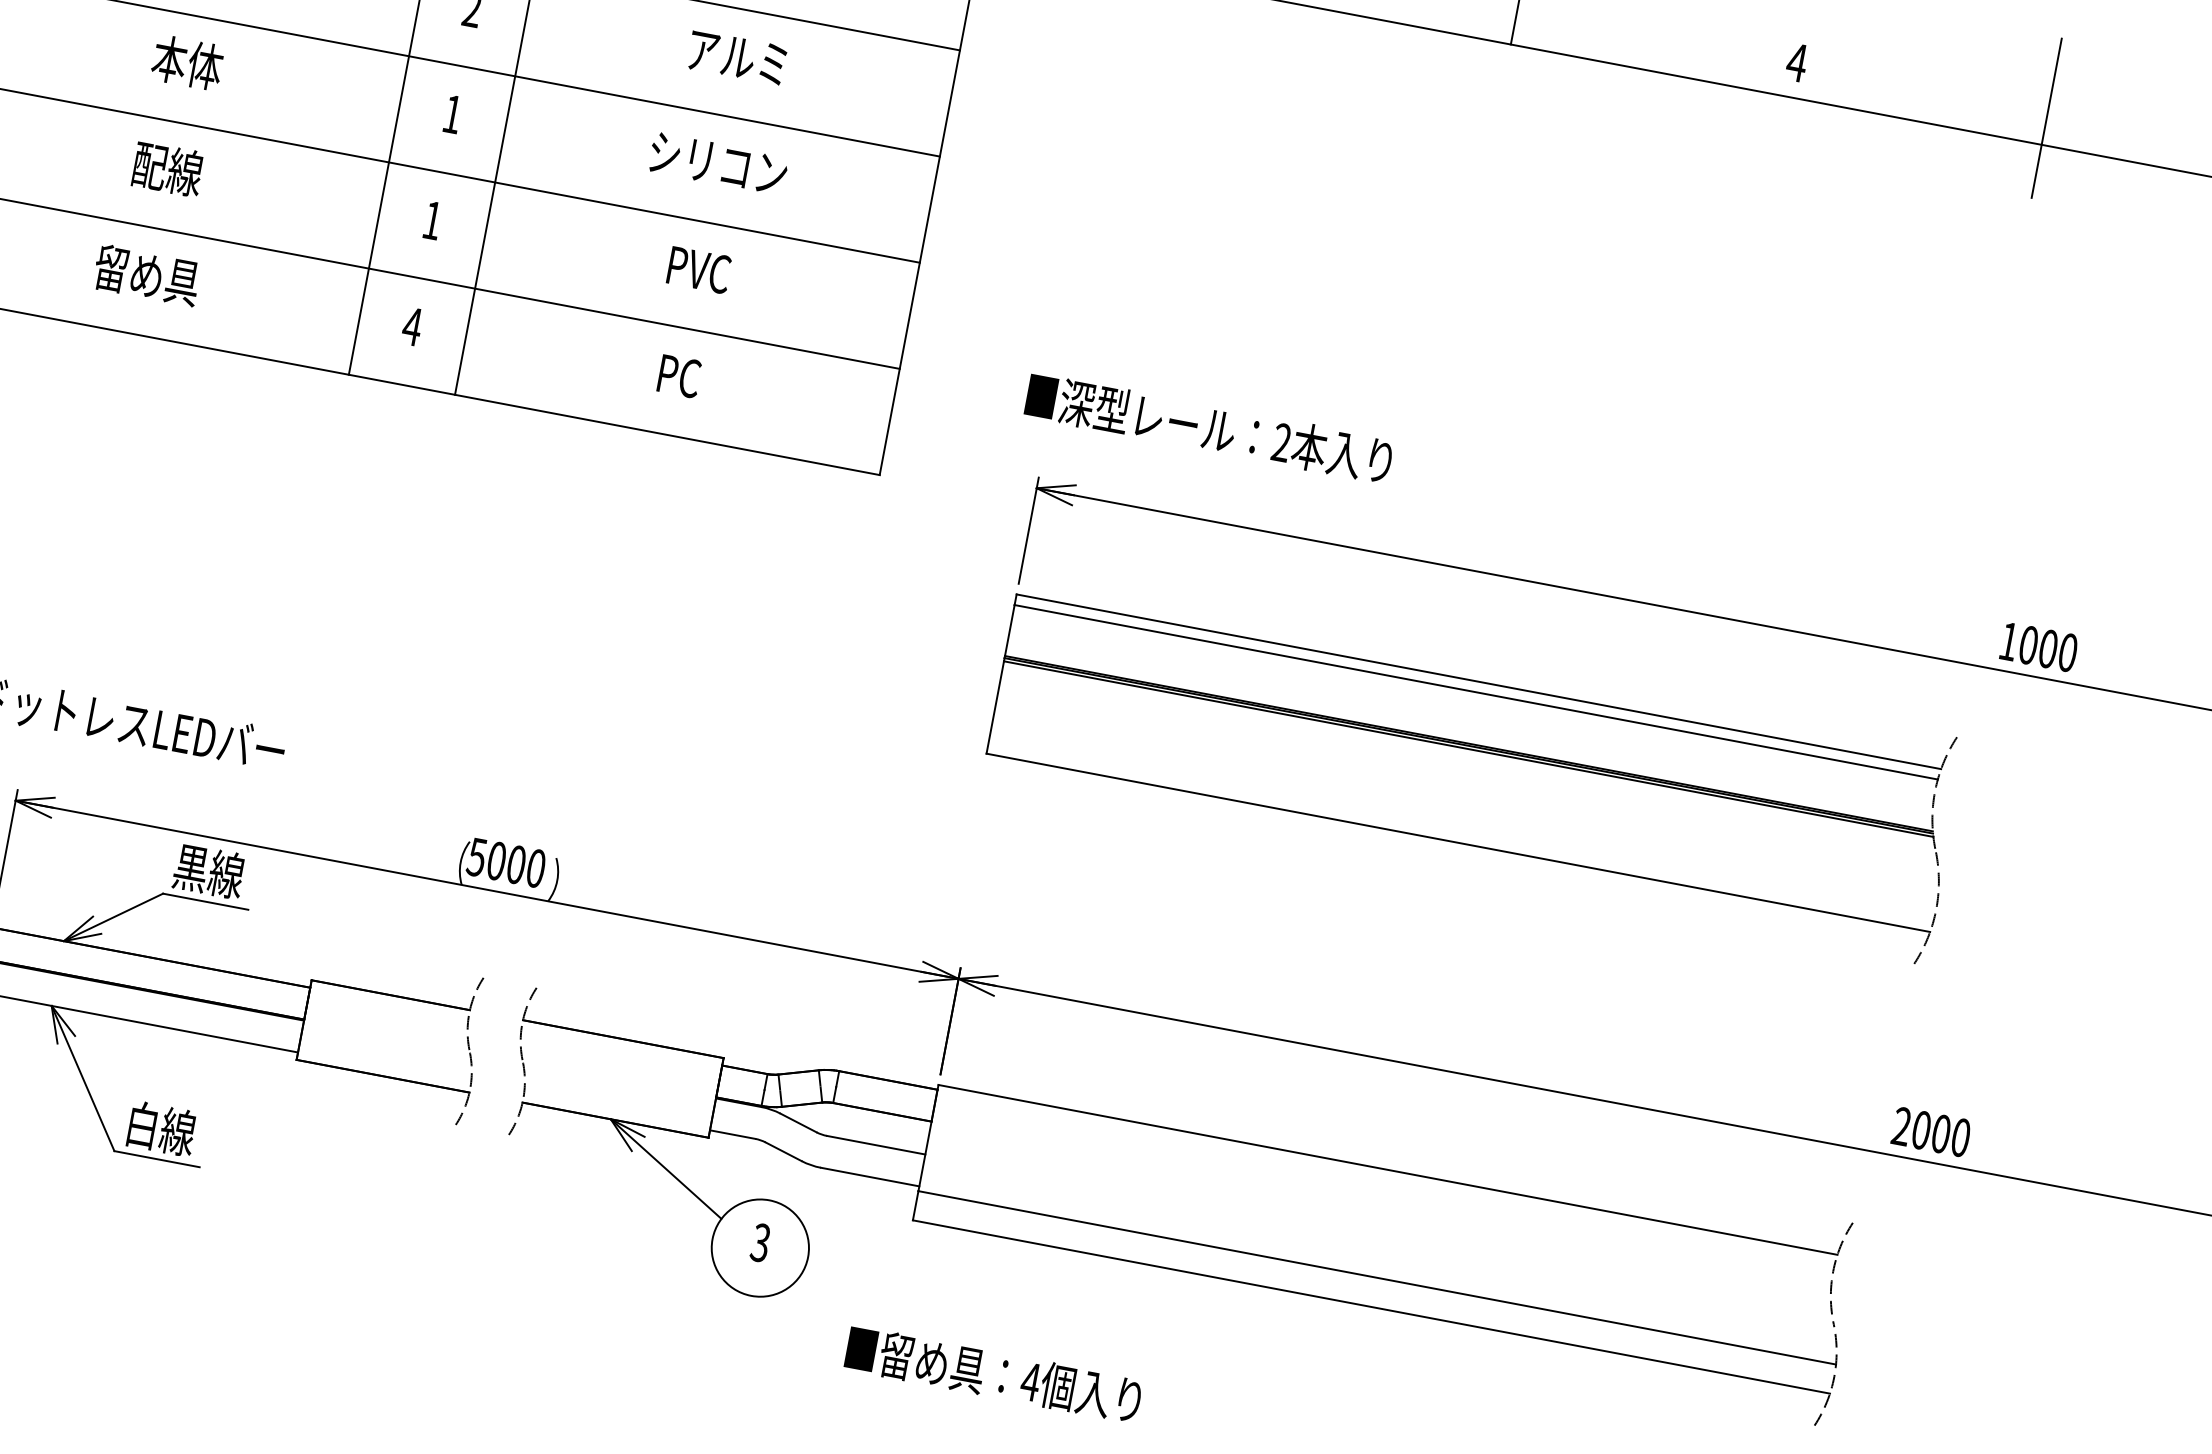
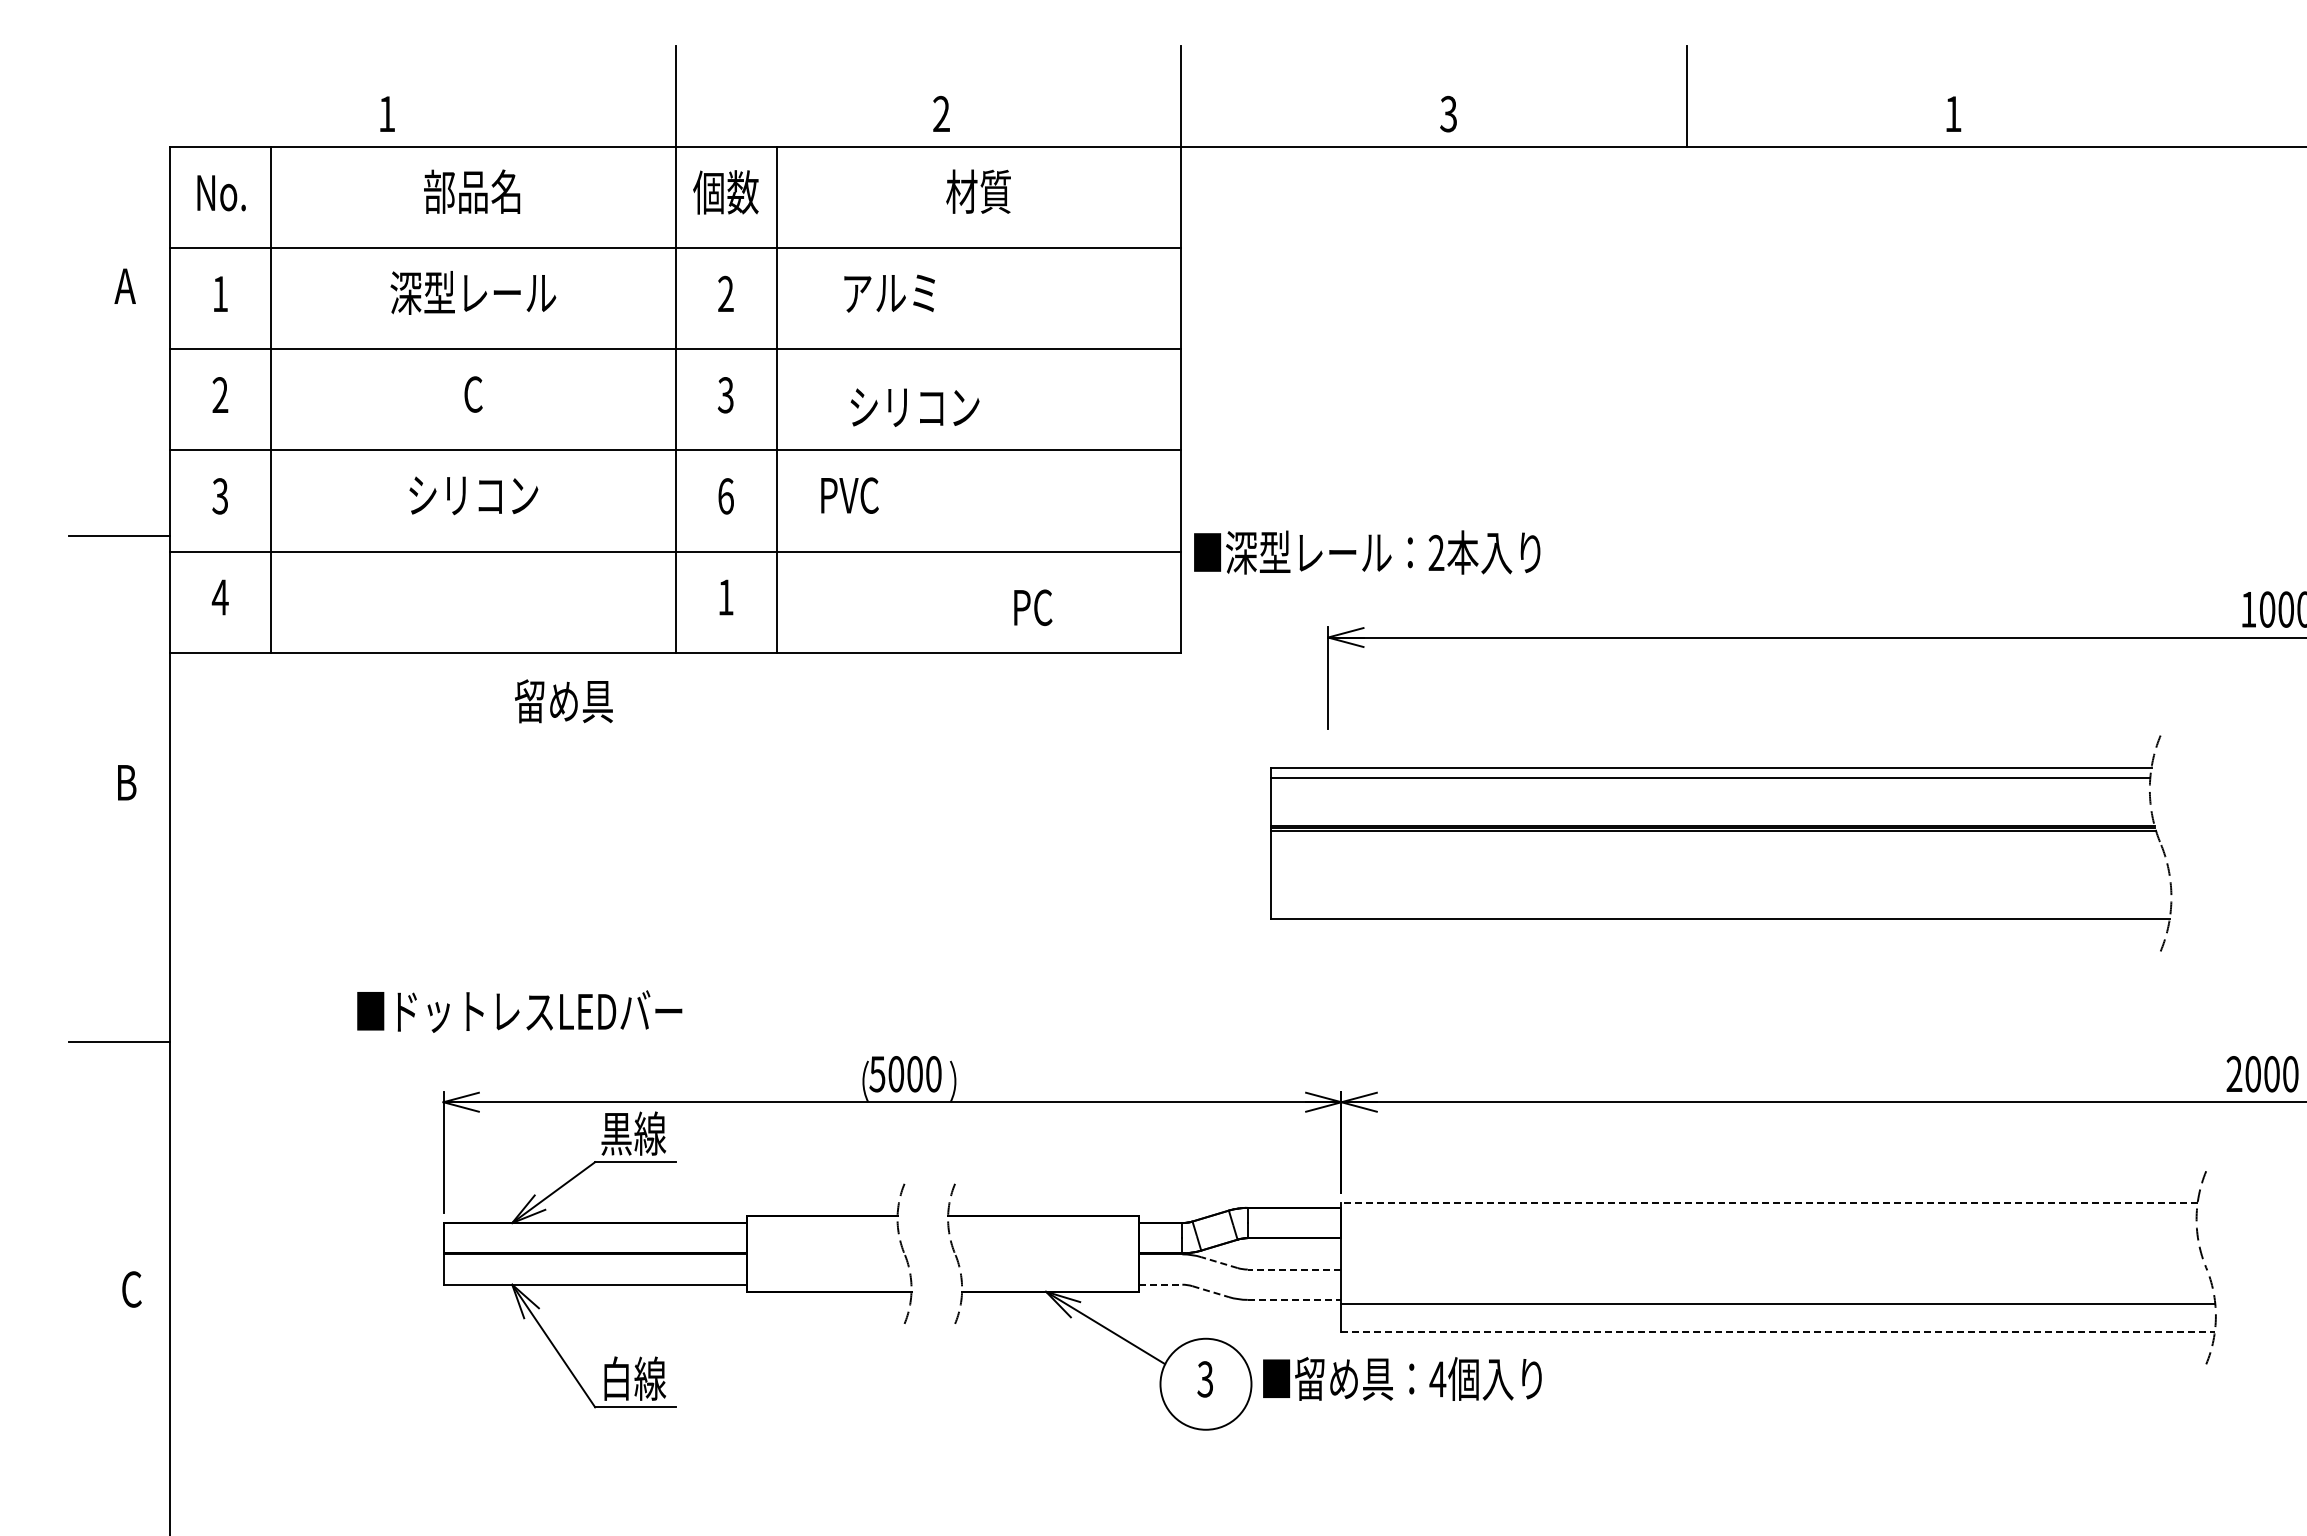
text: (736, 57) -> (889, 293), moved
text: (186, 62) -> (472, 393), 本体 -> C
text: (1797, 62) -> (1953, 113), 4 -> 1
text: (452, 114) -> (725, 395), 1 -> 3
line: (2046, 117) -> (2192, 121), removed
text: (717, 163) -> (914, 407), moved
text: (167, 169) -> (473, 495), 配線 -> シリコン
text: (431, 220) -> (725, 496), 1 -> 6
text: (698, 269) -> (849, 495), moved
text: (146, 275) -> (563, 701), moved
text: (411, 326) -> (725, 597), 4 -> 1
text: (679, 376) -> (1033, 607), moved
text: (1209, 428) -> (1367, 552), moved
part: (1476, 750) -> (1721, 831), moved
line: (798, 1122) -> (1219, 1262), solid -> dashed
line: (732, 1134) -> (1160, 1284), solid -> dashed
line: (876, 1145) -> (1294, 1269), solid -> dashed
line: (783, 1151) -> (1210, 1291), solid -> dashed
line: (1387, 1170) -> (1769, 1203), solid -> dashed
line: (870, 1176) -> (1294, 1299), solid -> dashed
line: (1371, 1307) -> (1778, 1332), solid -> dashed
text: (993, 1374) -> (1402, 1378), moved

